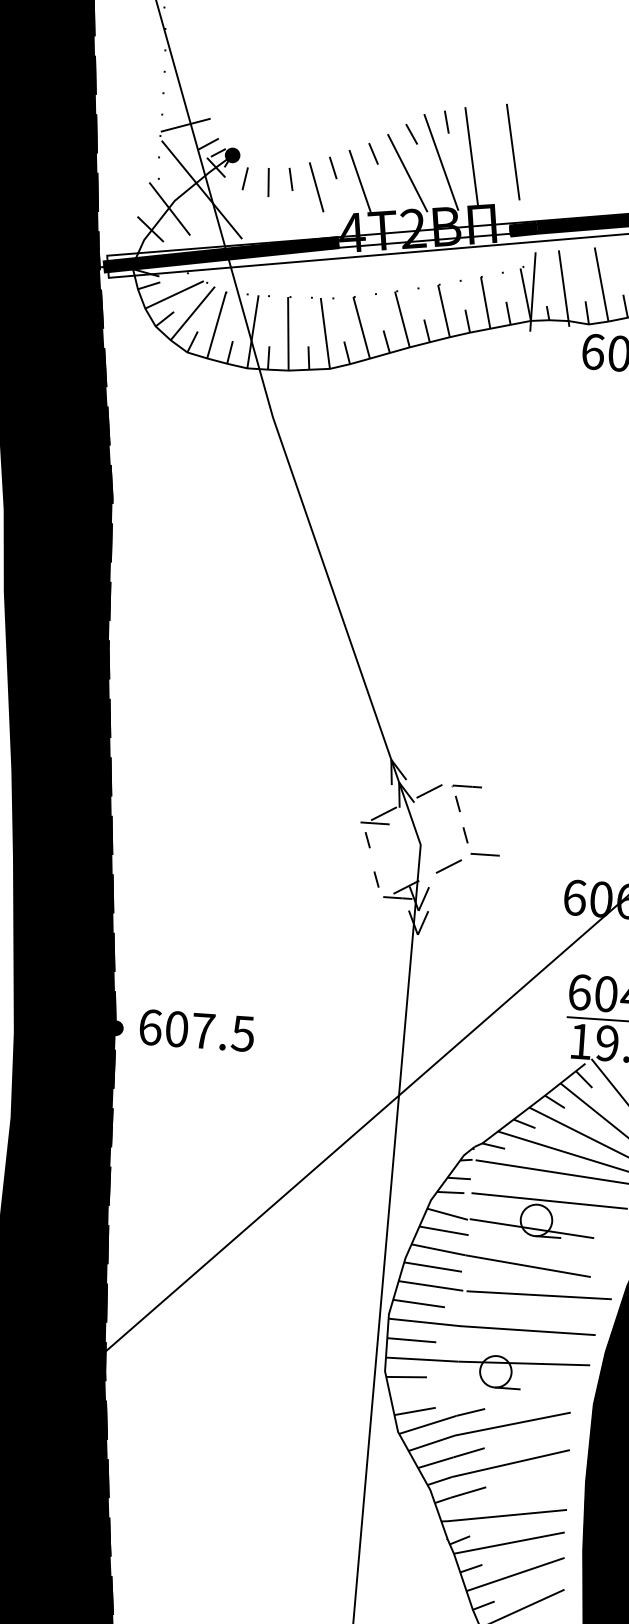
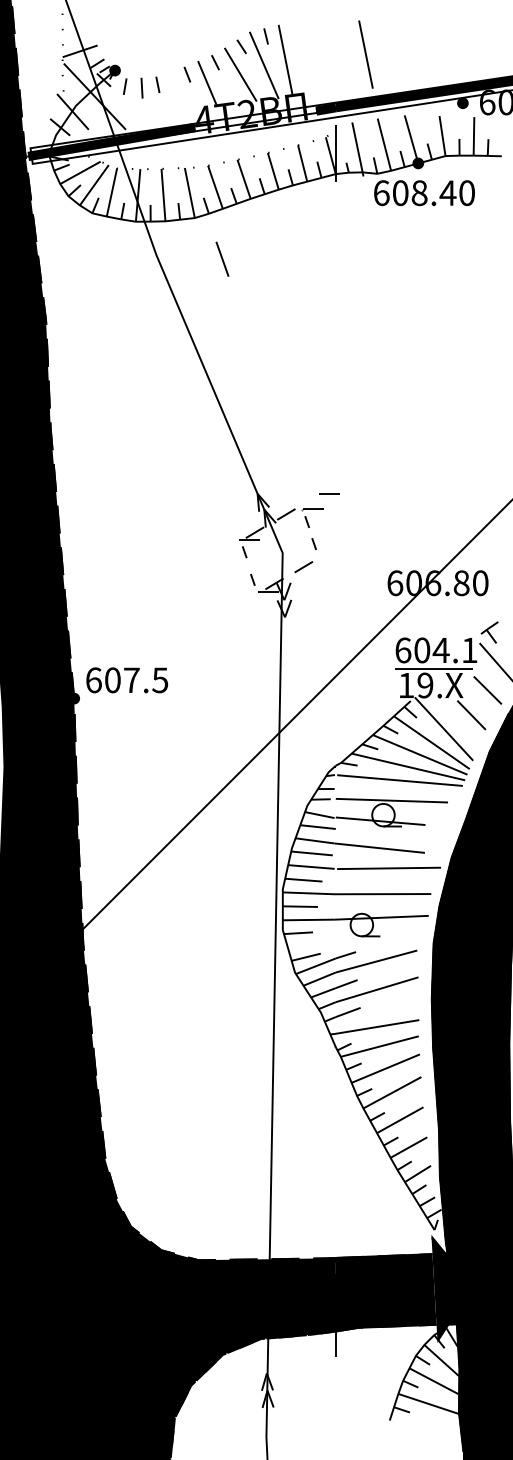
line: (512, 151) -> (365, 54), moved
line: (316, 186) -> (222, 258), moved
line: (485, 854) -> (329, 493), moved
text: (197, 1030) -> (127, 680), moved

